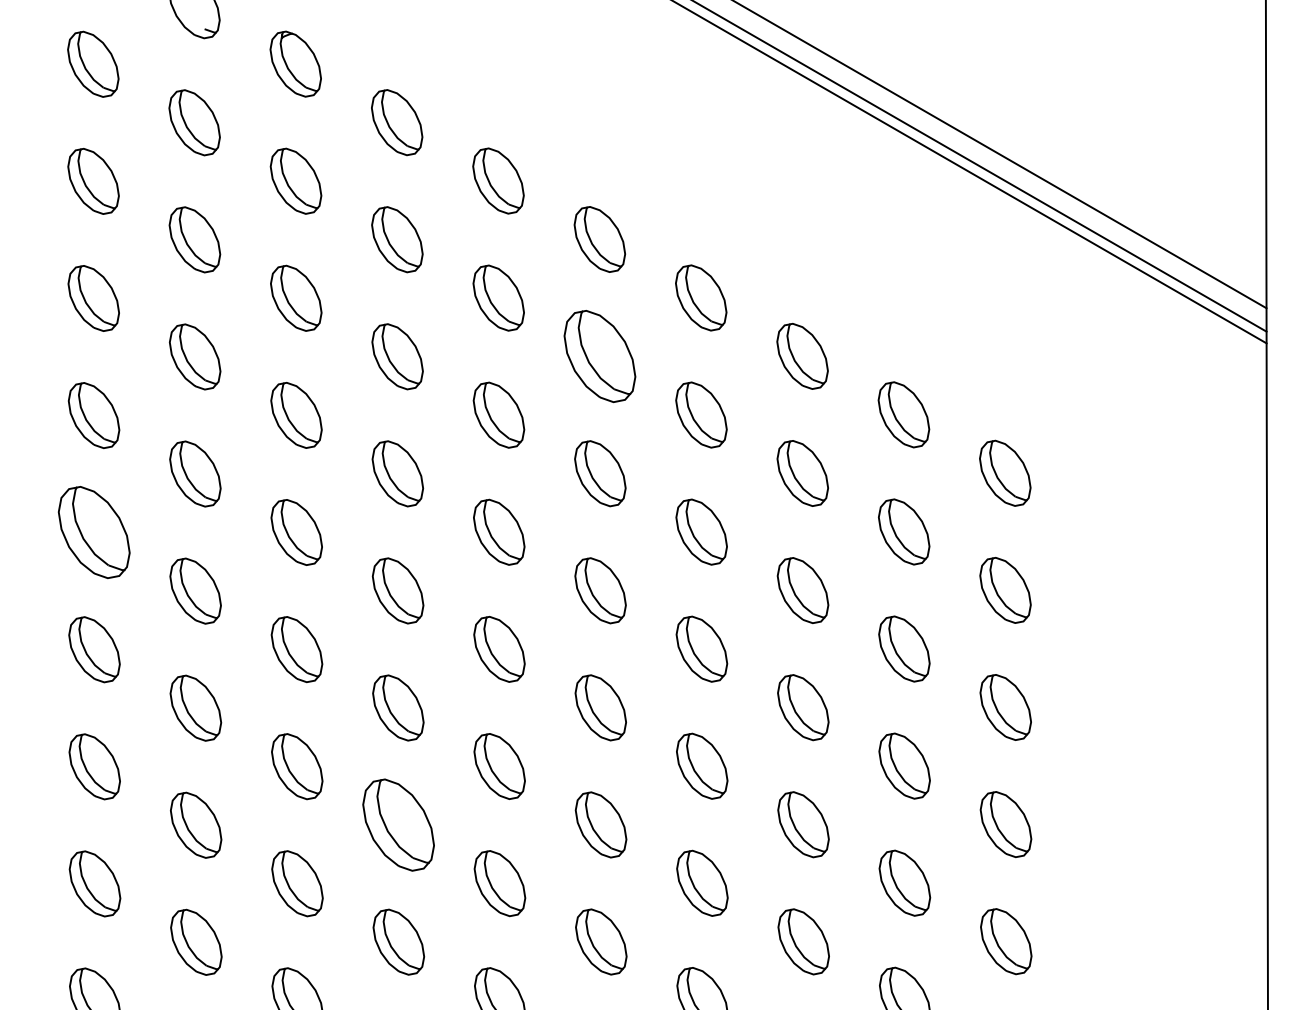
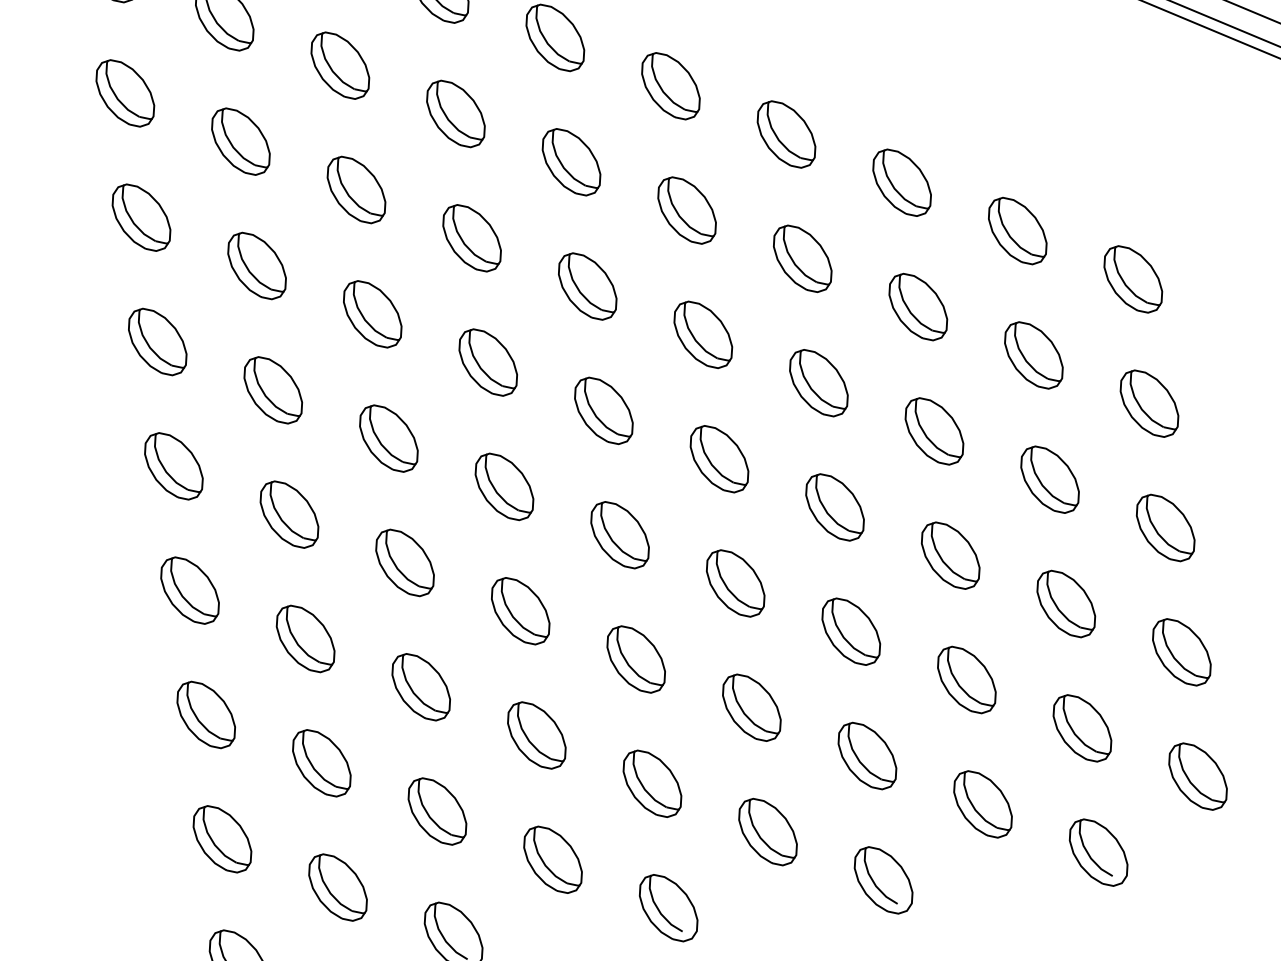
part: (600, 356) -> (687, 210), size x0.71
part: (94, 532) -> (174, 466), size x0.71
part: (398, 824) -> (536, 734), size x0.71

